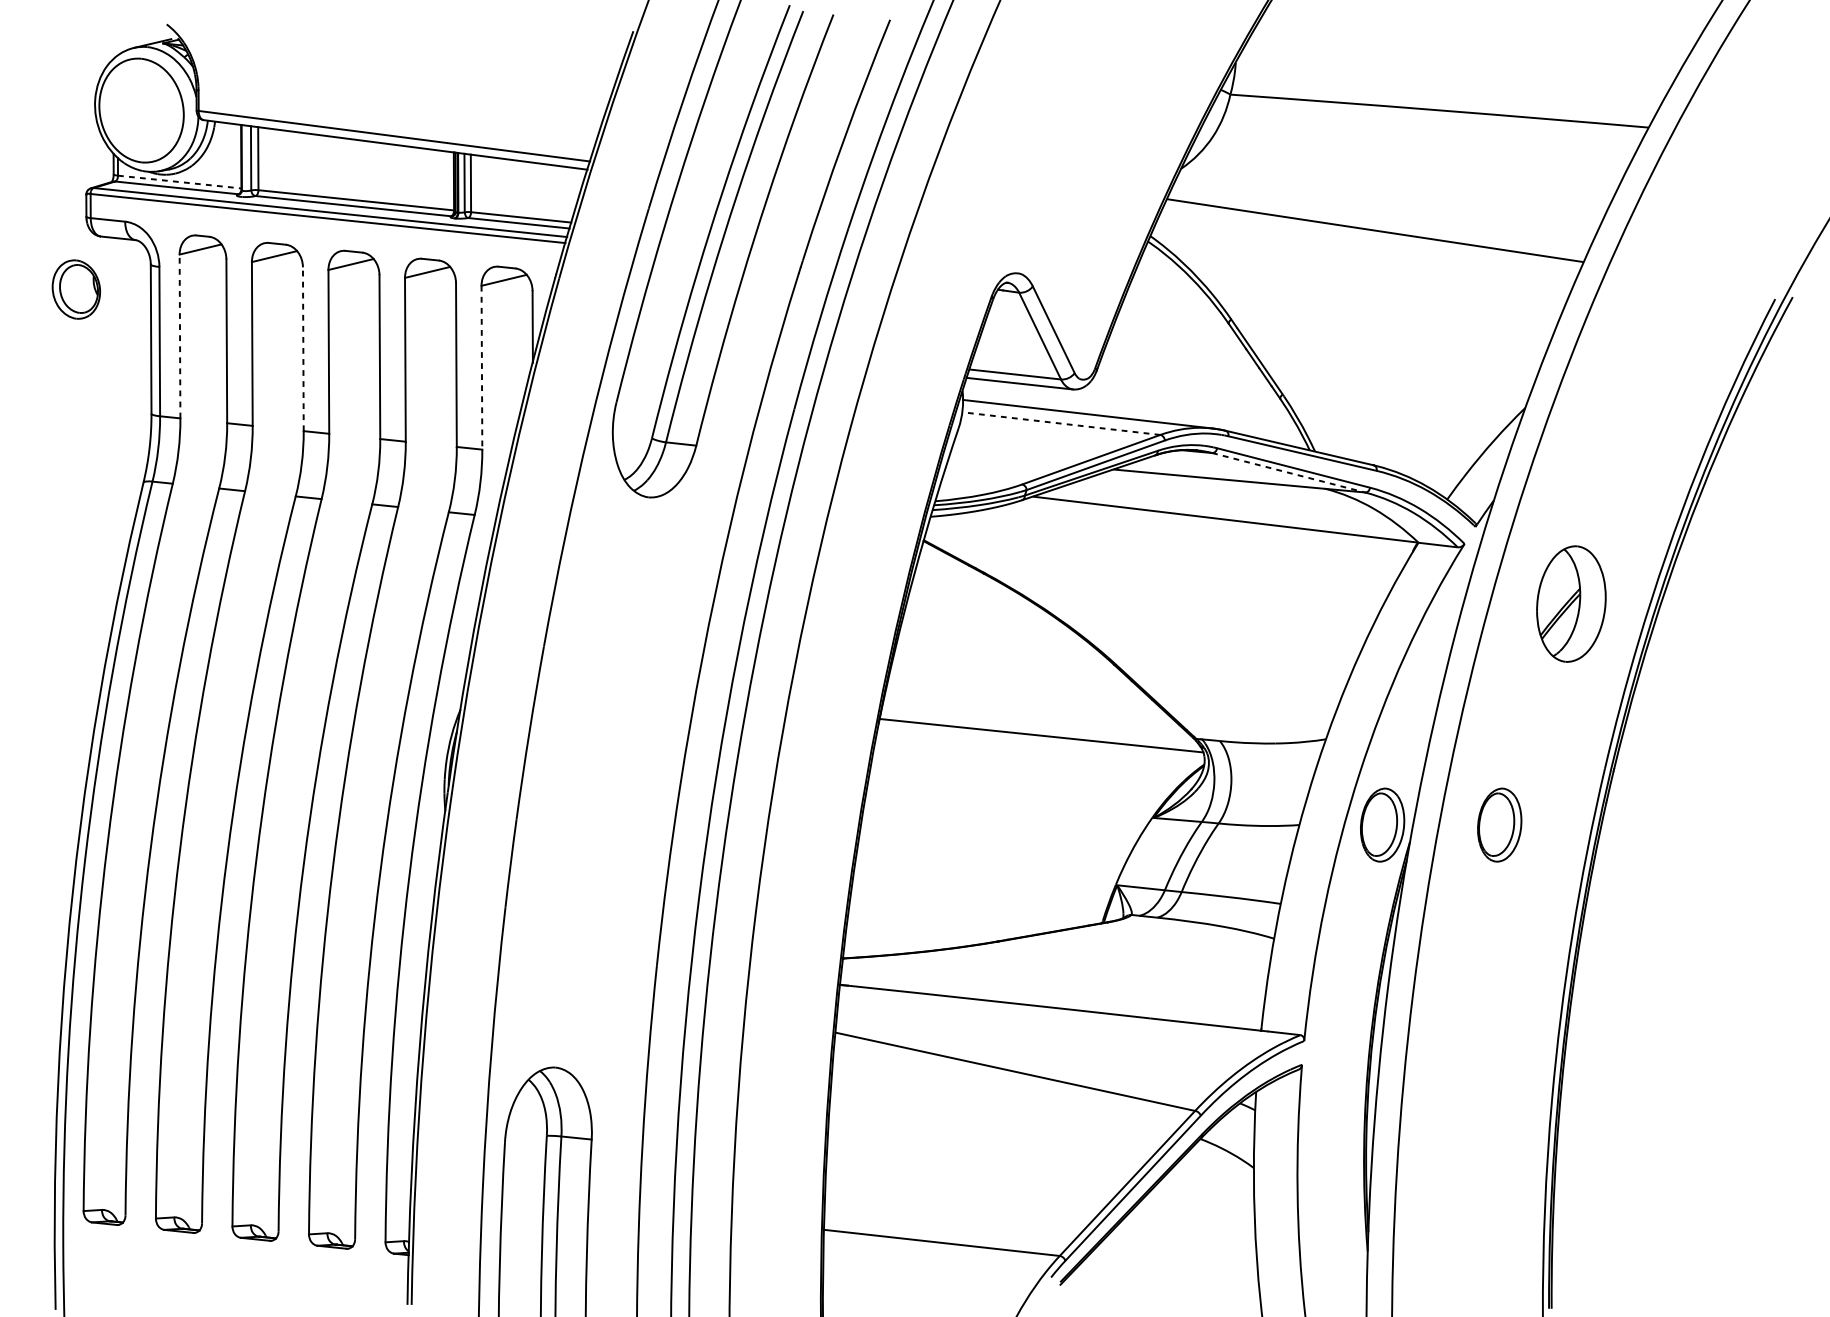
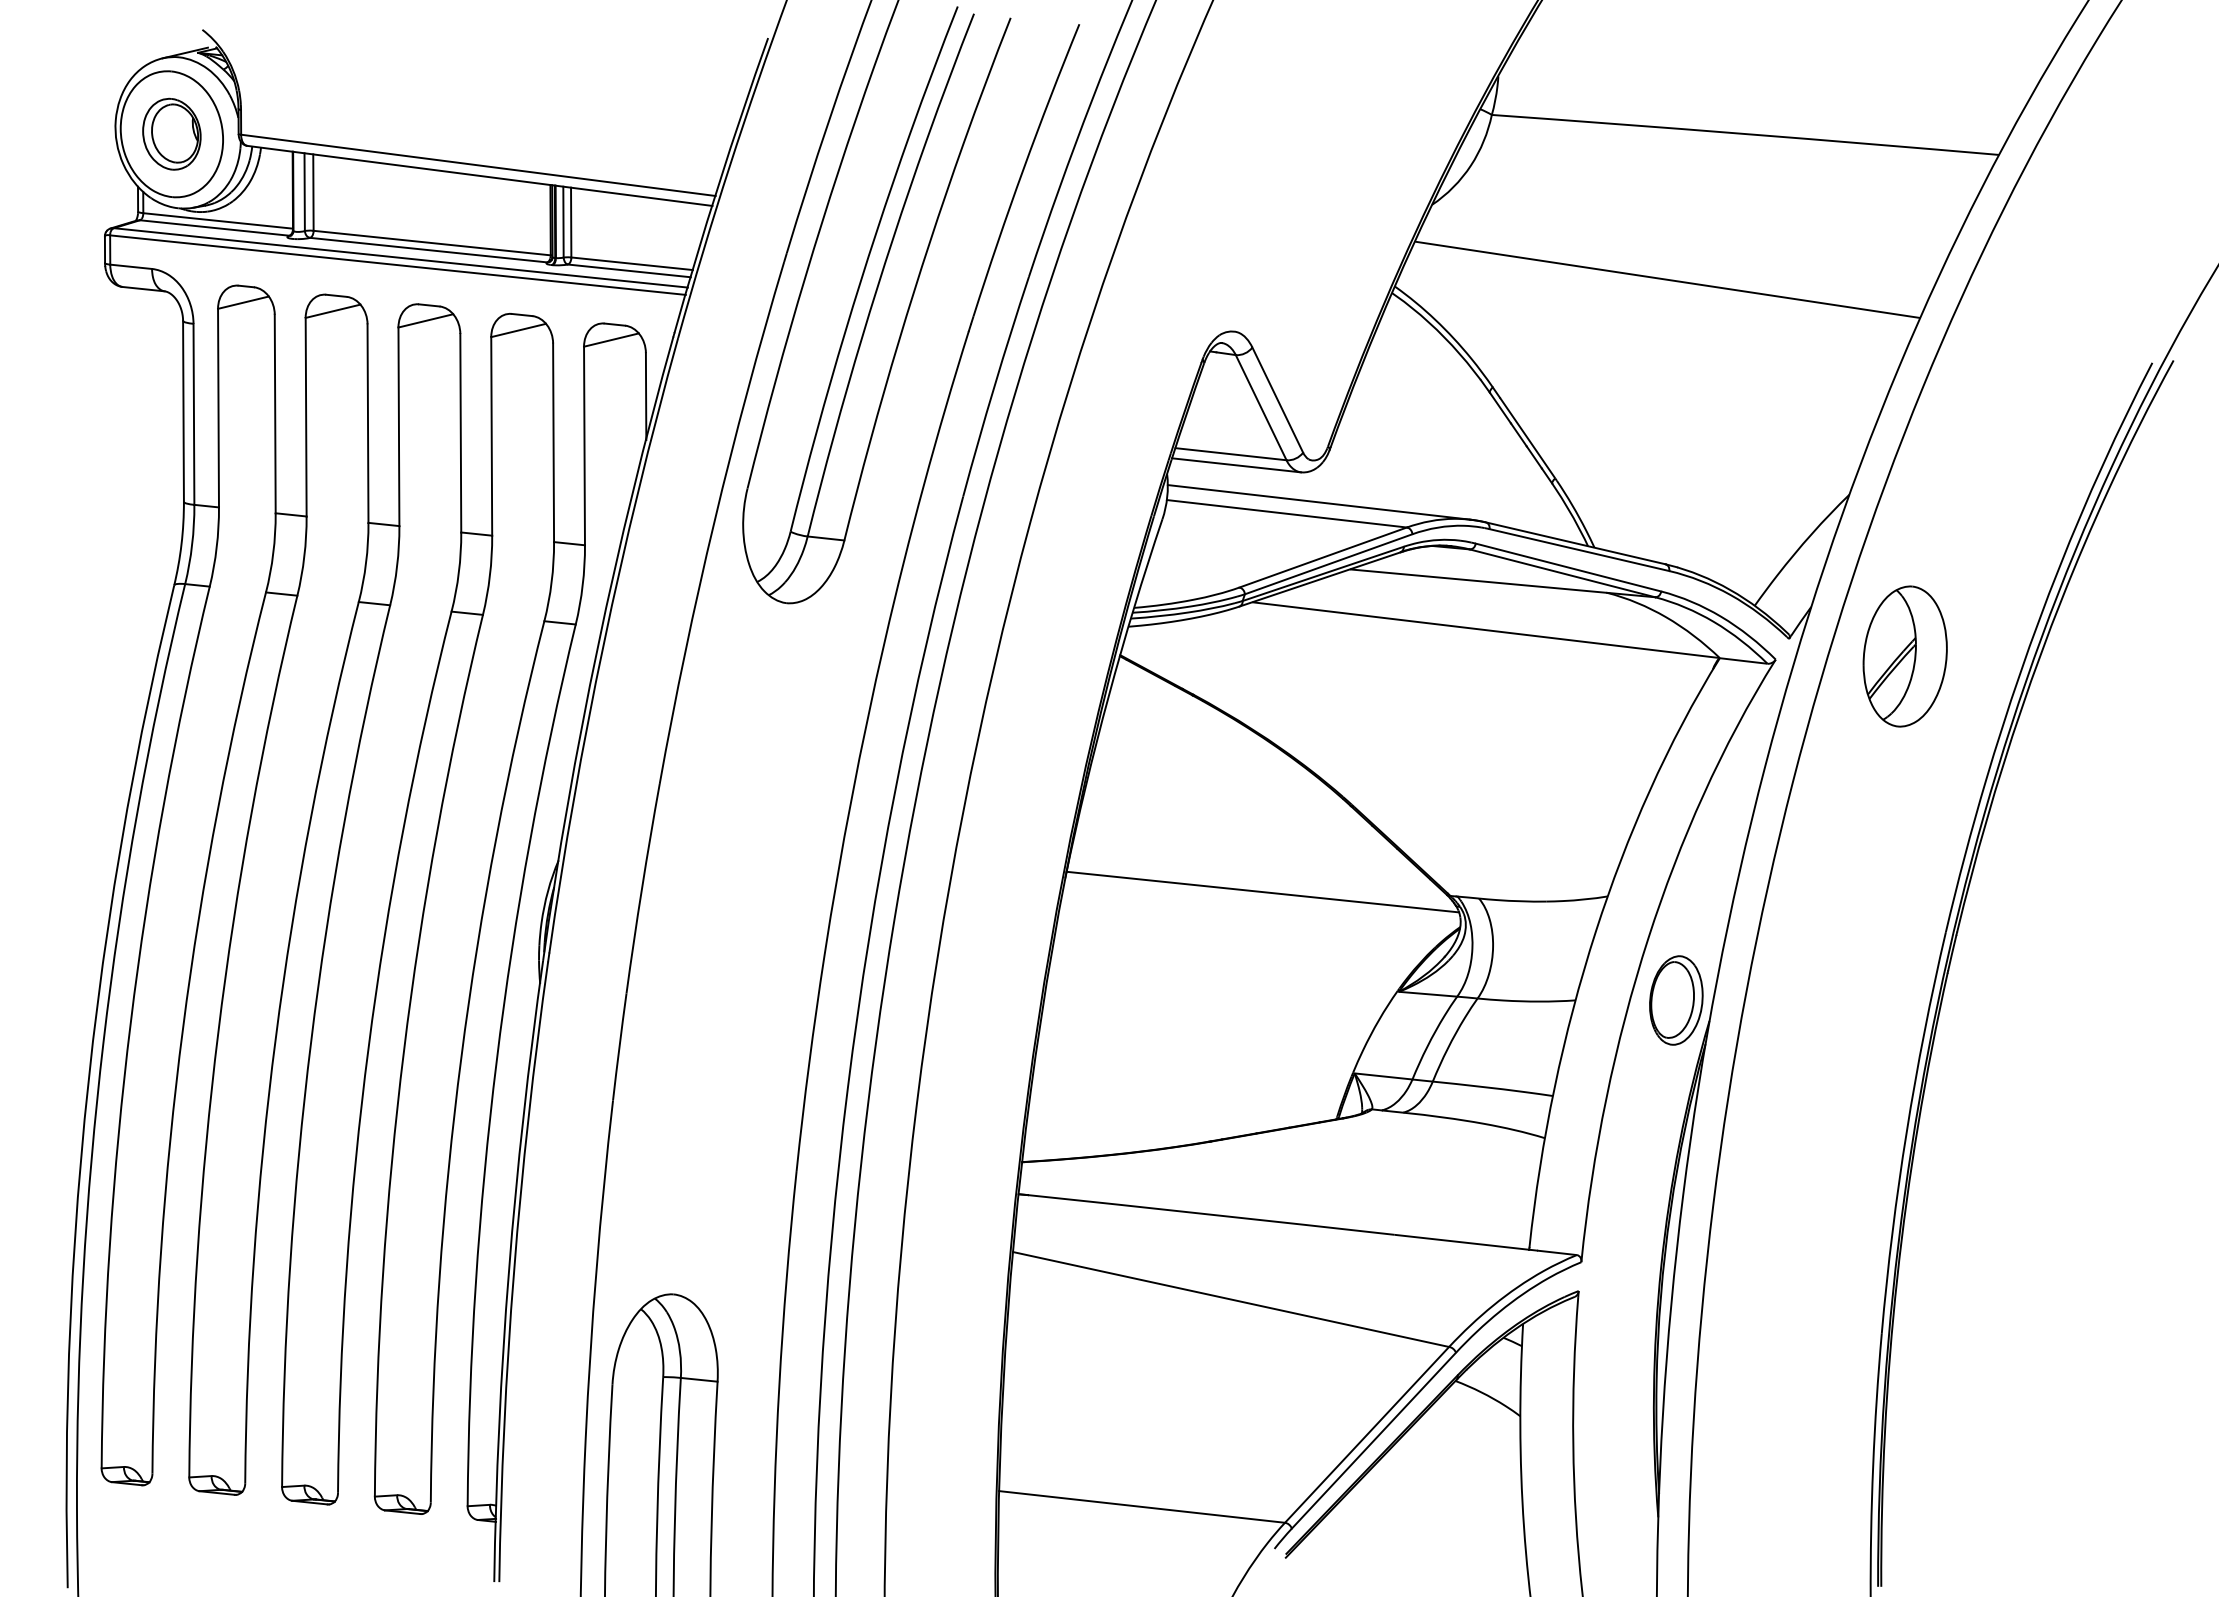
line: (180, 181) -> (218, 220), dashed -> solid
part: (76, 288) -> (171, 133), moved
line: (180, 335) -> (218, 407), dashed -> solid
line: (303, 349) -> (368, 423), dashed -> solid
line: (481, 368) -> (584, 446), dashed -> solid
line: (1061, 423) -> (1286, 513), dashed -> solid
line: (1288, 472) -> (1562, 573), dashed -> solid
part: (1570, 604) -> (1904, 656), moved
part: (1499, 825) -> (1818, 1000), removed

